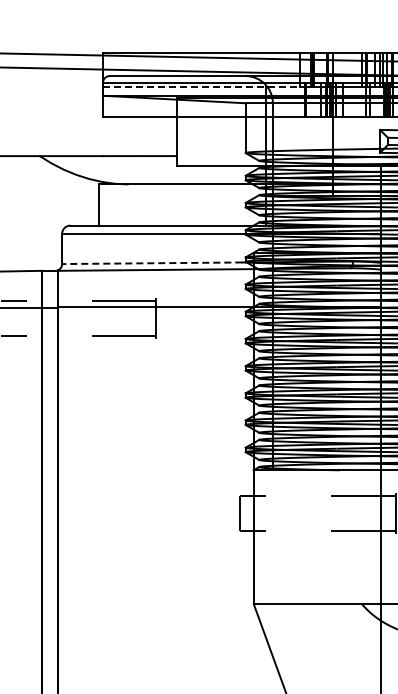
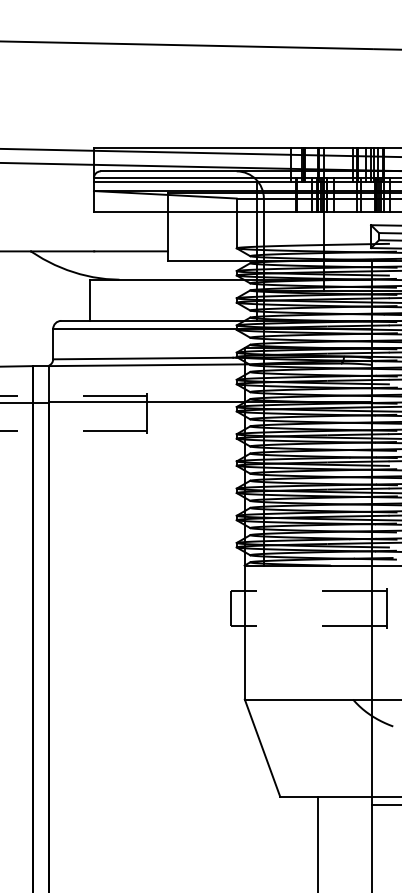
line: (202, 87) -> (193, 182), dashed -> solid
line: (151, 263) -> (142, 358), dashed -> solid

